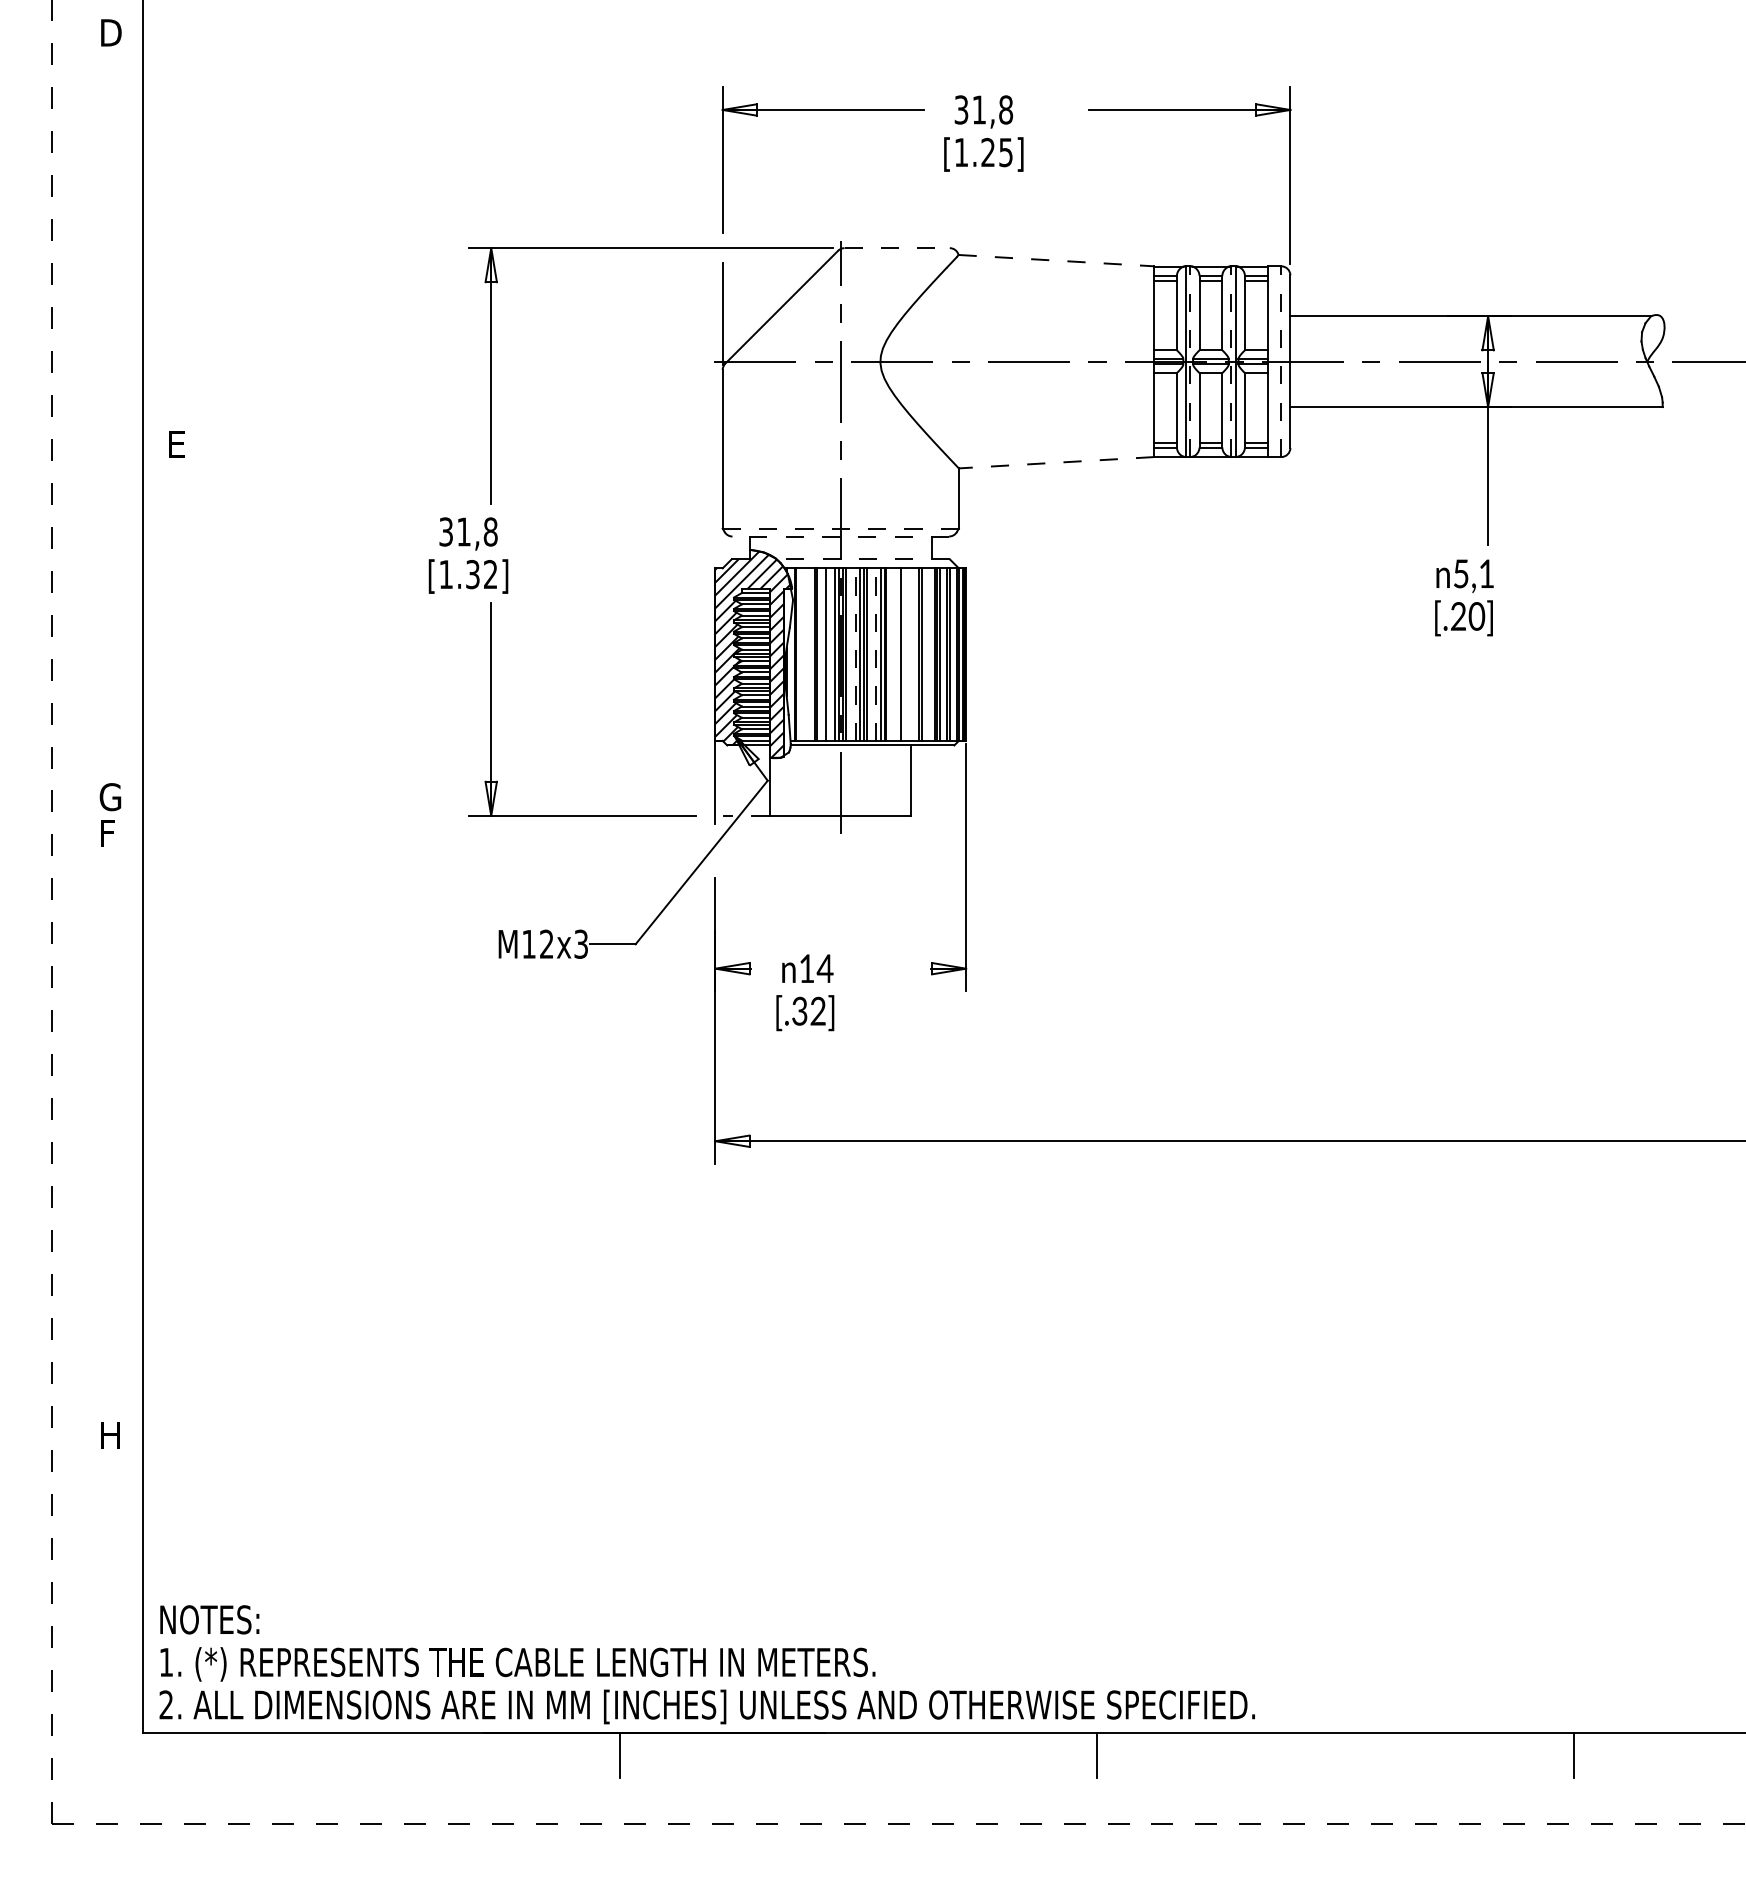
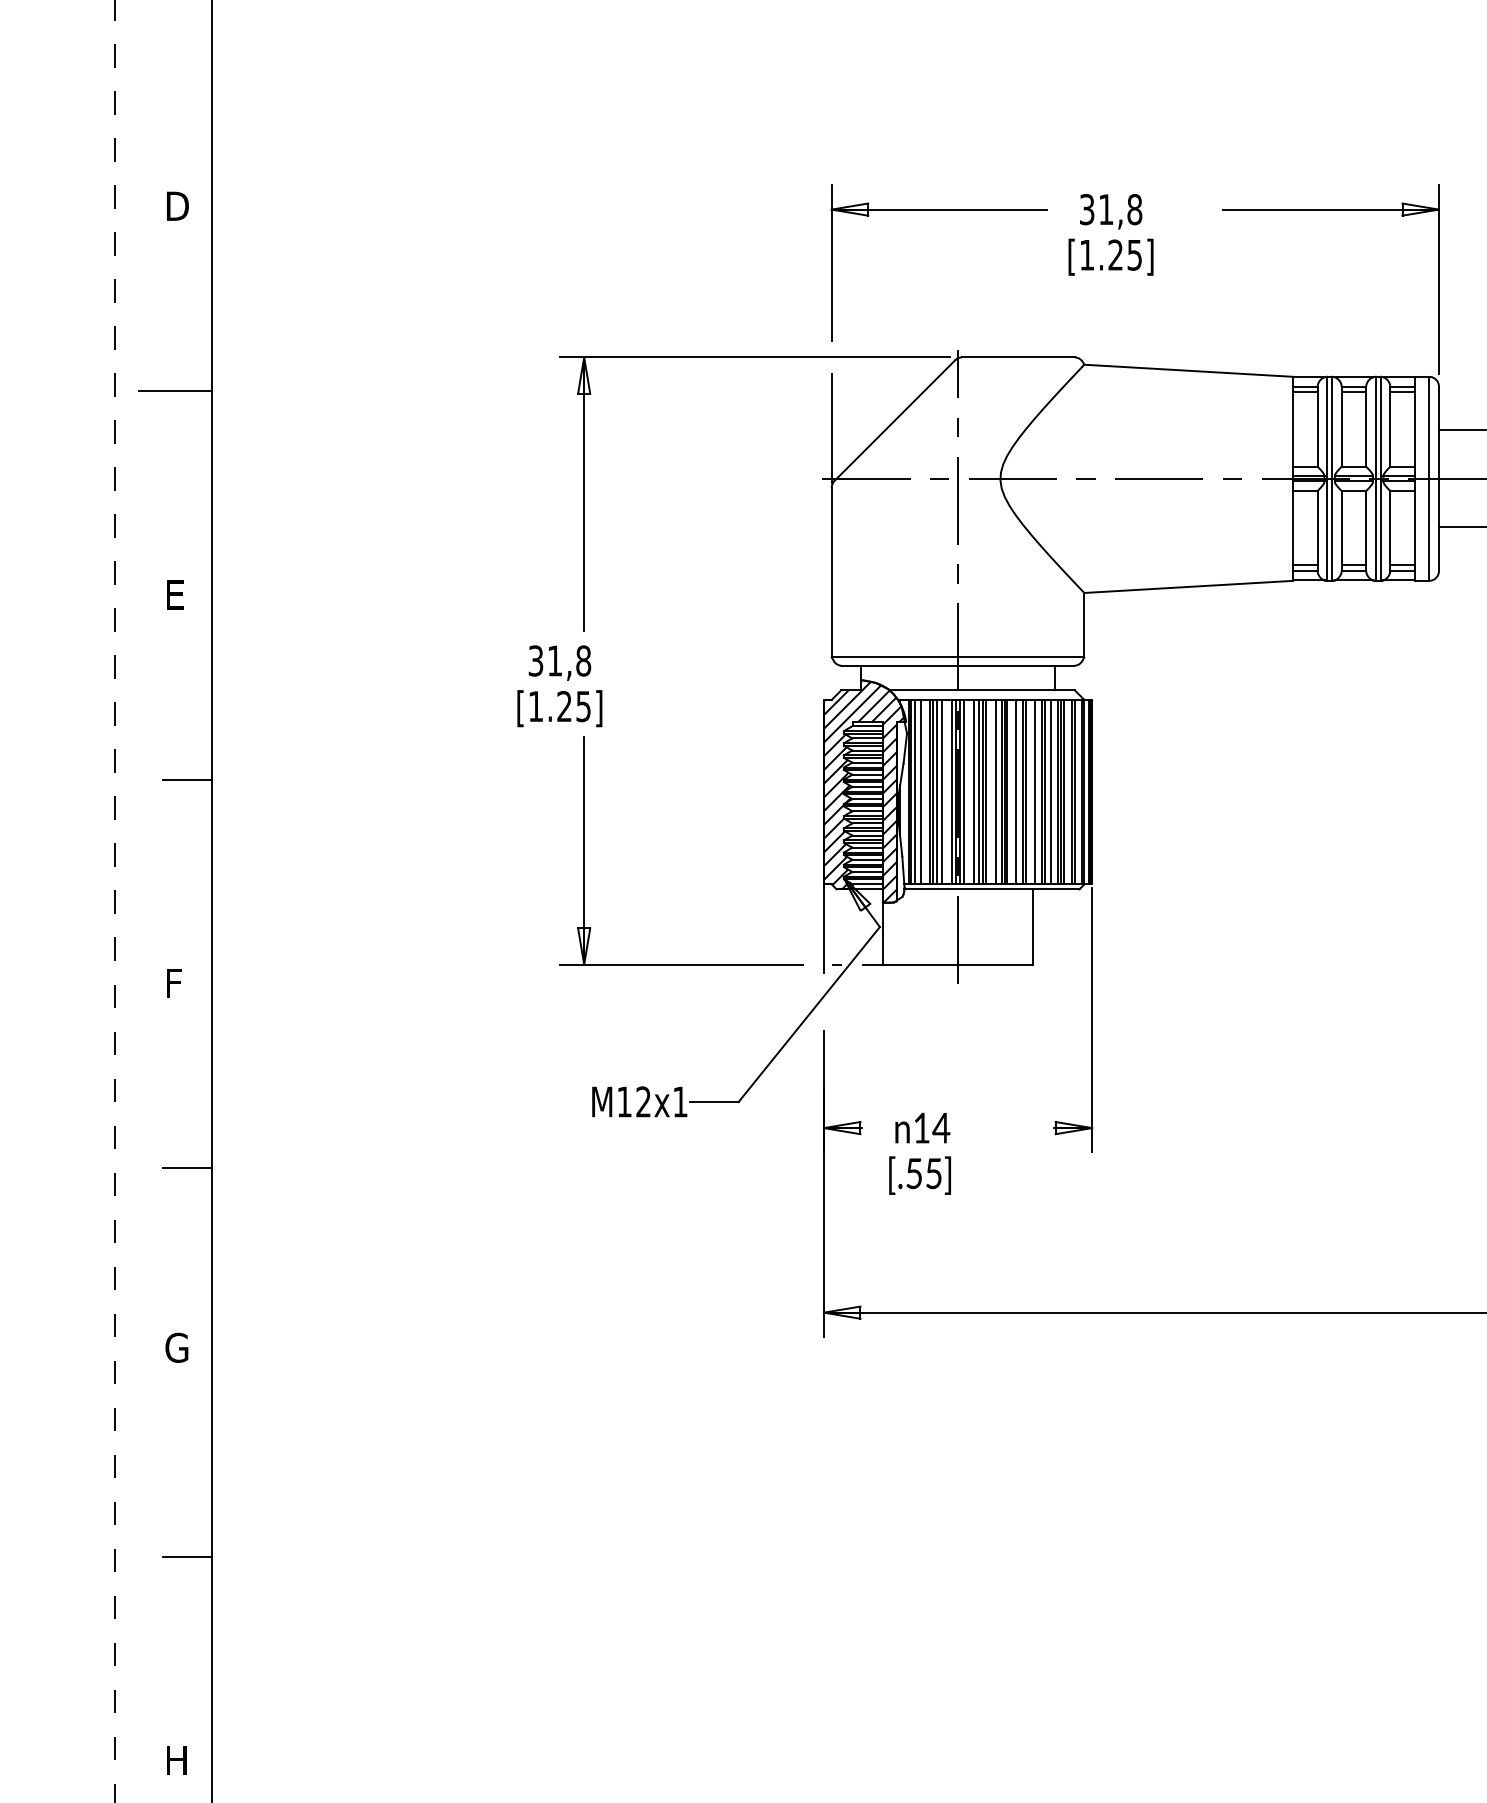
text: (111, 32) -> (178, 205), moved
line: (897, 248) -> (1018, 357), dashed -> solid
line: (1056, 260) -> (1188, 370), dashed -> solid
line: (109, 279) -> (175, 390), added
line: (1190, 361) -> (1332, 478), dashed -> solid
line: (1231, 361) -> (1375, 478), dashed -> solid
line: (1281, 361) -> (1429, 478), dashed -> solid
text: (176, 444) -> (174, 595), moved
line: (1056, 462) -> (1188, 586), dashed -> solid
line: (840, 528) -> (957, 657), dashed -> solid
line: (840, 536) -> (957, 665), dashed -> solid
line: (863, 559) -> (982, 690), dashed -> solid
text: (481, 574) -> (573, 706), [1.32] -> [1.25]
line: (120, 642) -> (187, 779), added
line: (800, 654) -> (914, 792), added
line: (805, 654) -> (920, 792), added
line: (821, 654) -> (937, 792), added
line: (855, 654) -> (973, 792), dashed -> solid
line: (875, 654) -> (995, 792), dashed -> solid
line: (894, 654) -> (1015, 792), added
line: (904, 654) -> (1026, 792), added
line: (912, 654) -> (1034, 792), added
line: (927, 654) -> (1050, 792), added
text: (110, 797) -> (176, 1348), moved
text: (580, 943) -> (679, 1101), M12x3 -> M12x1
line: (120, 1006) -> (187, 1168), added
text: (808, 1010) -> (923, 1172), [.32] -> [.55]
line: (120, 1369) -> (187, 1556), added
text: (110, 1435) -> (176, 1761), moved

